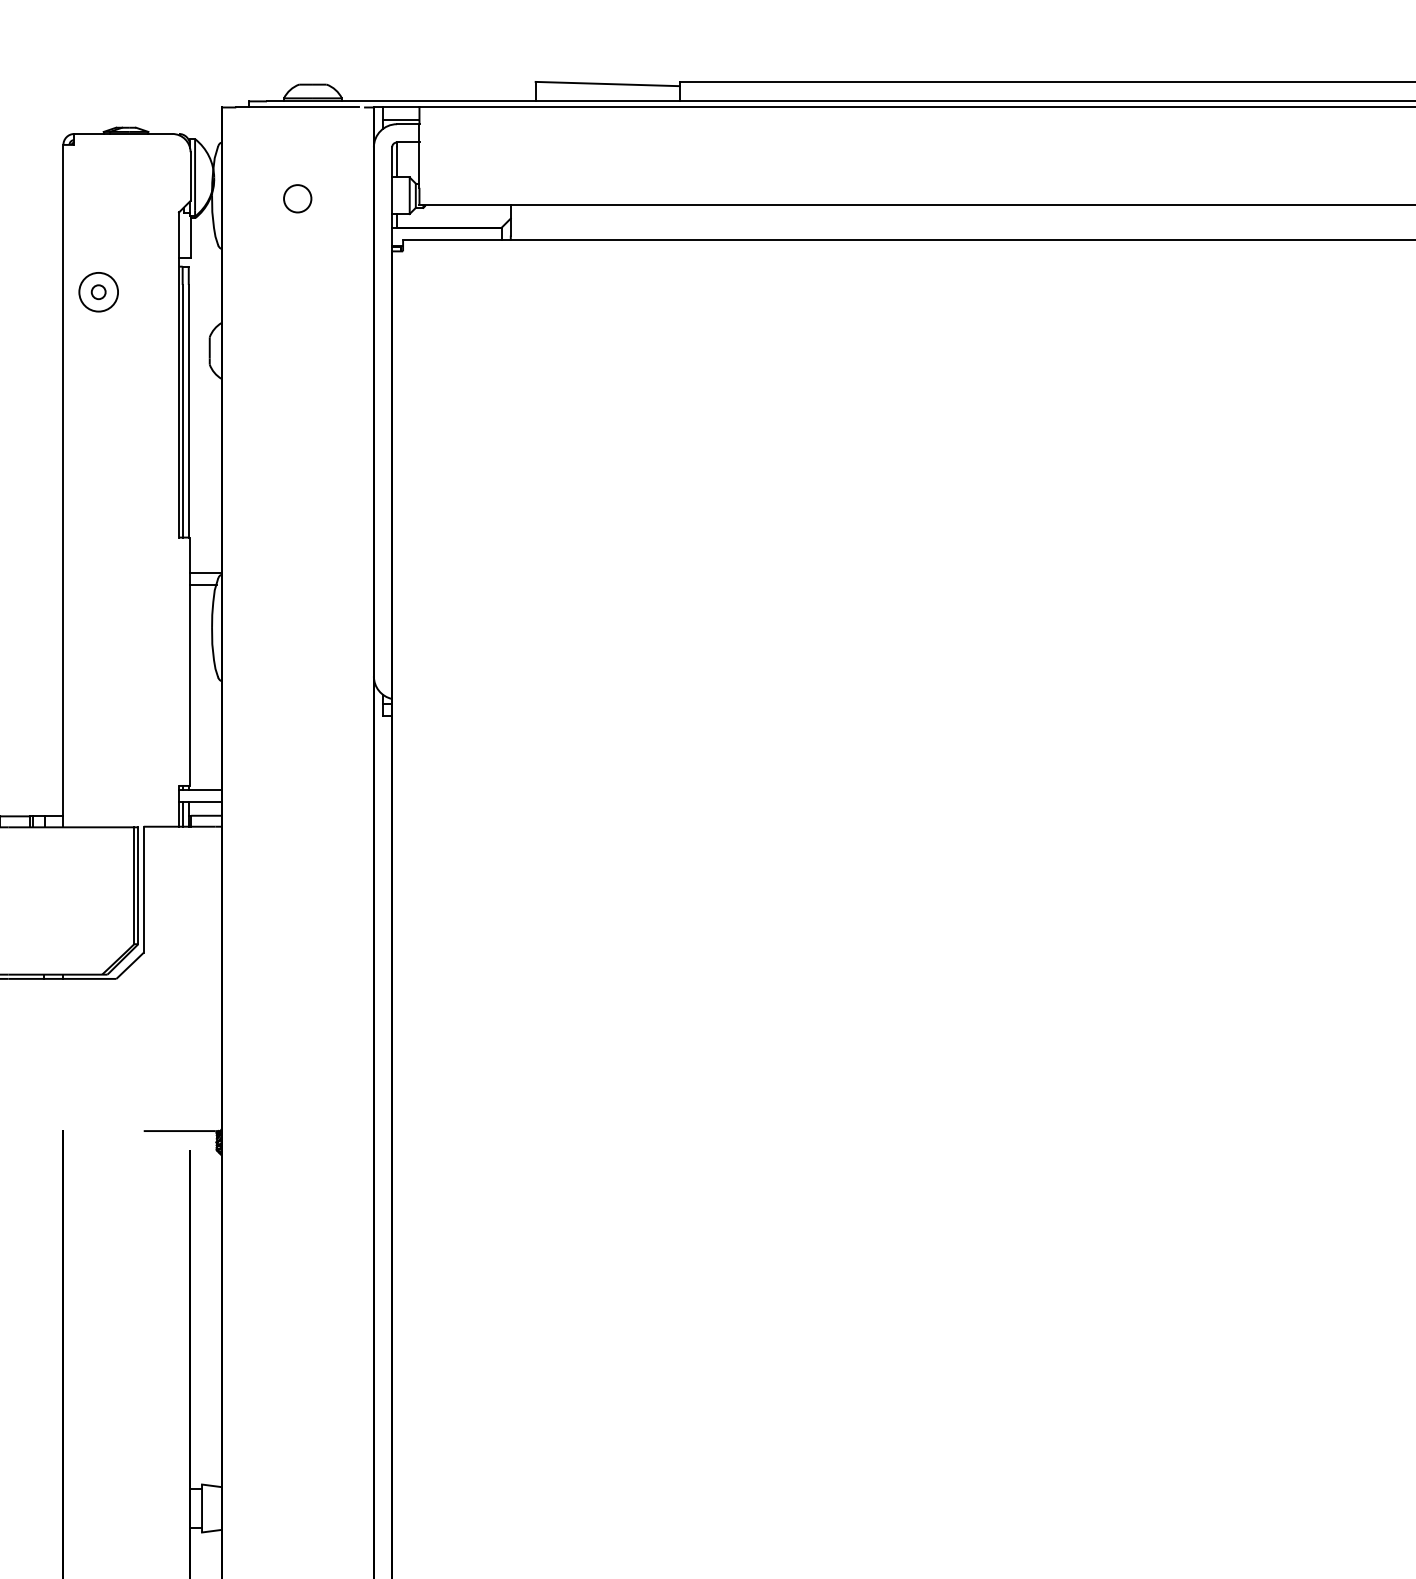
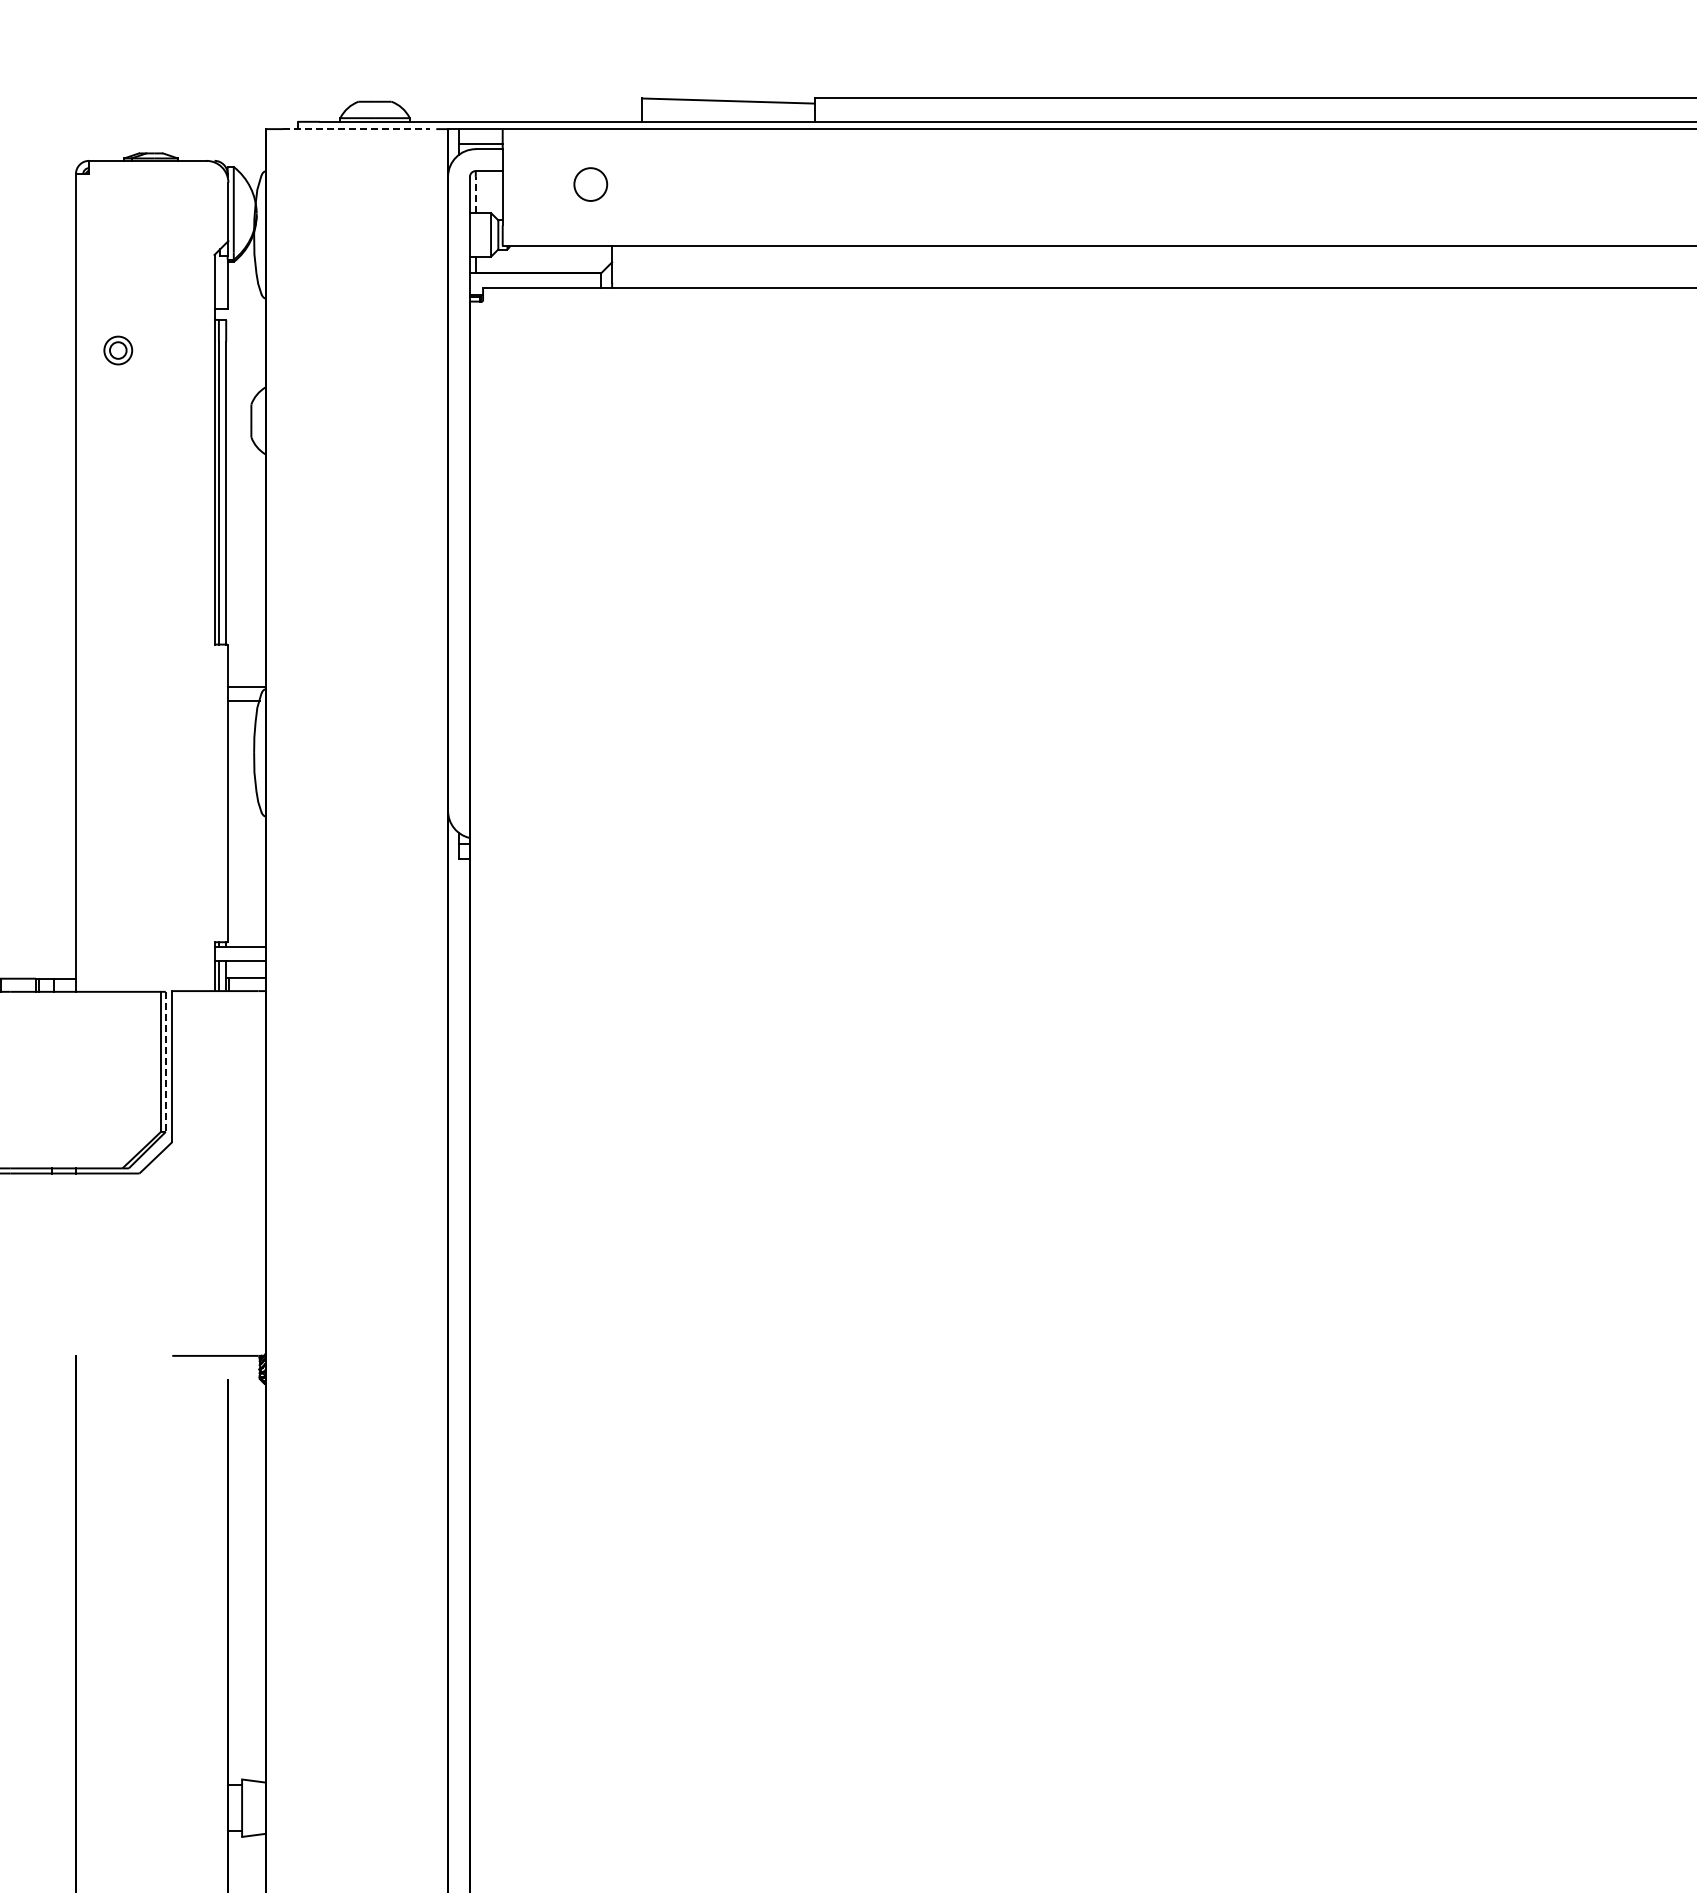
line: (297, 107) -> (356, 129), solid -> dashed
line: (396, 162) -> (475, 194), solid -> dashed
circle: (297, 198) -> (590, 184), moved
circle: (98, 292) -> (118, 350), size x0.6
line: (138, 886) -> (165, 1062), solid -> dashed

